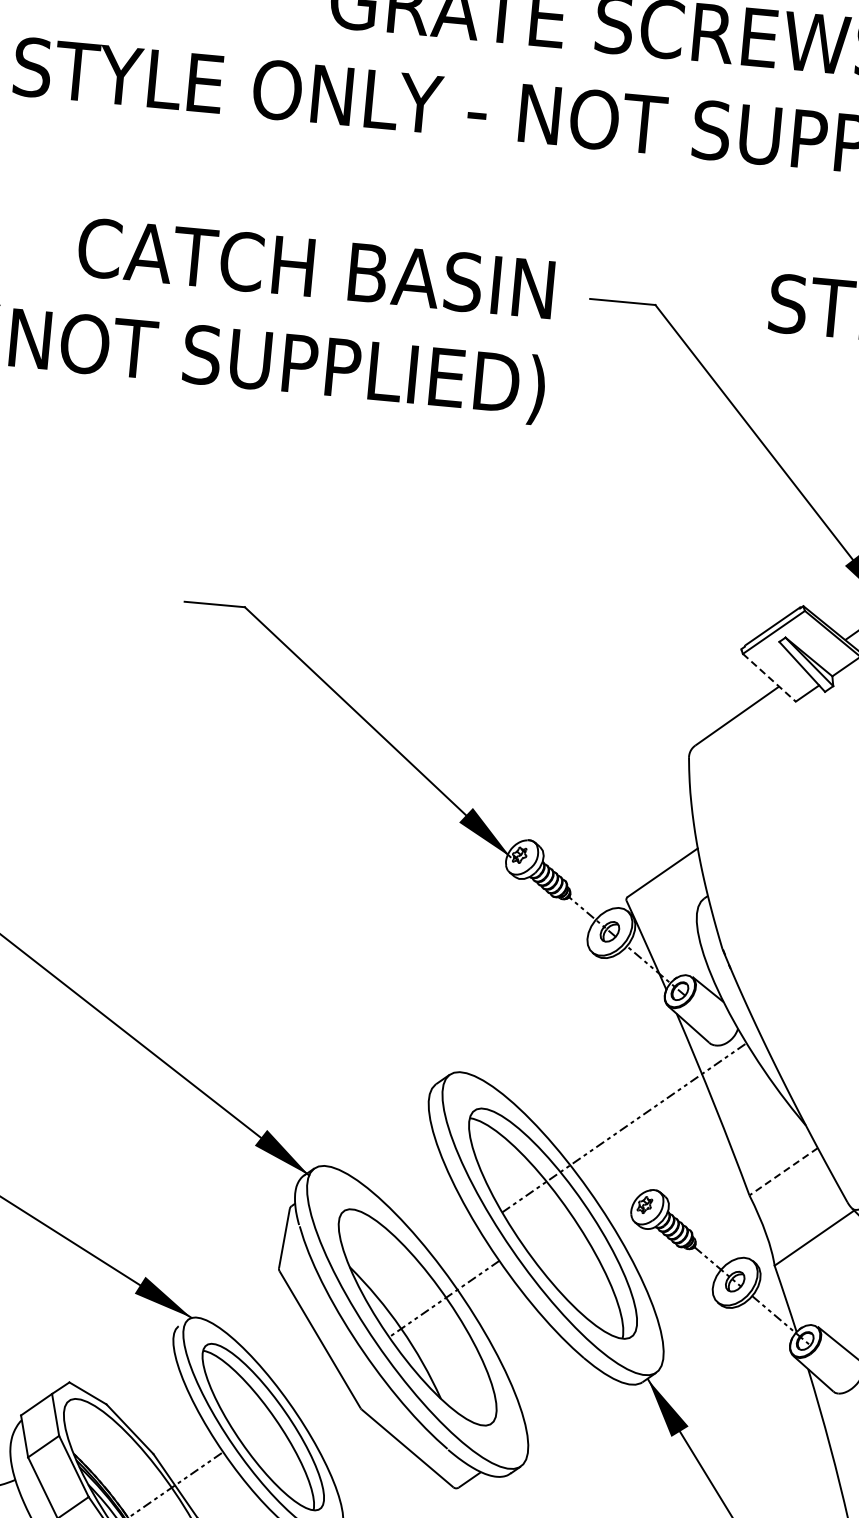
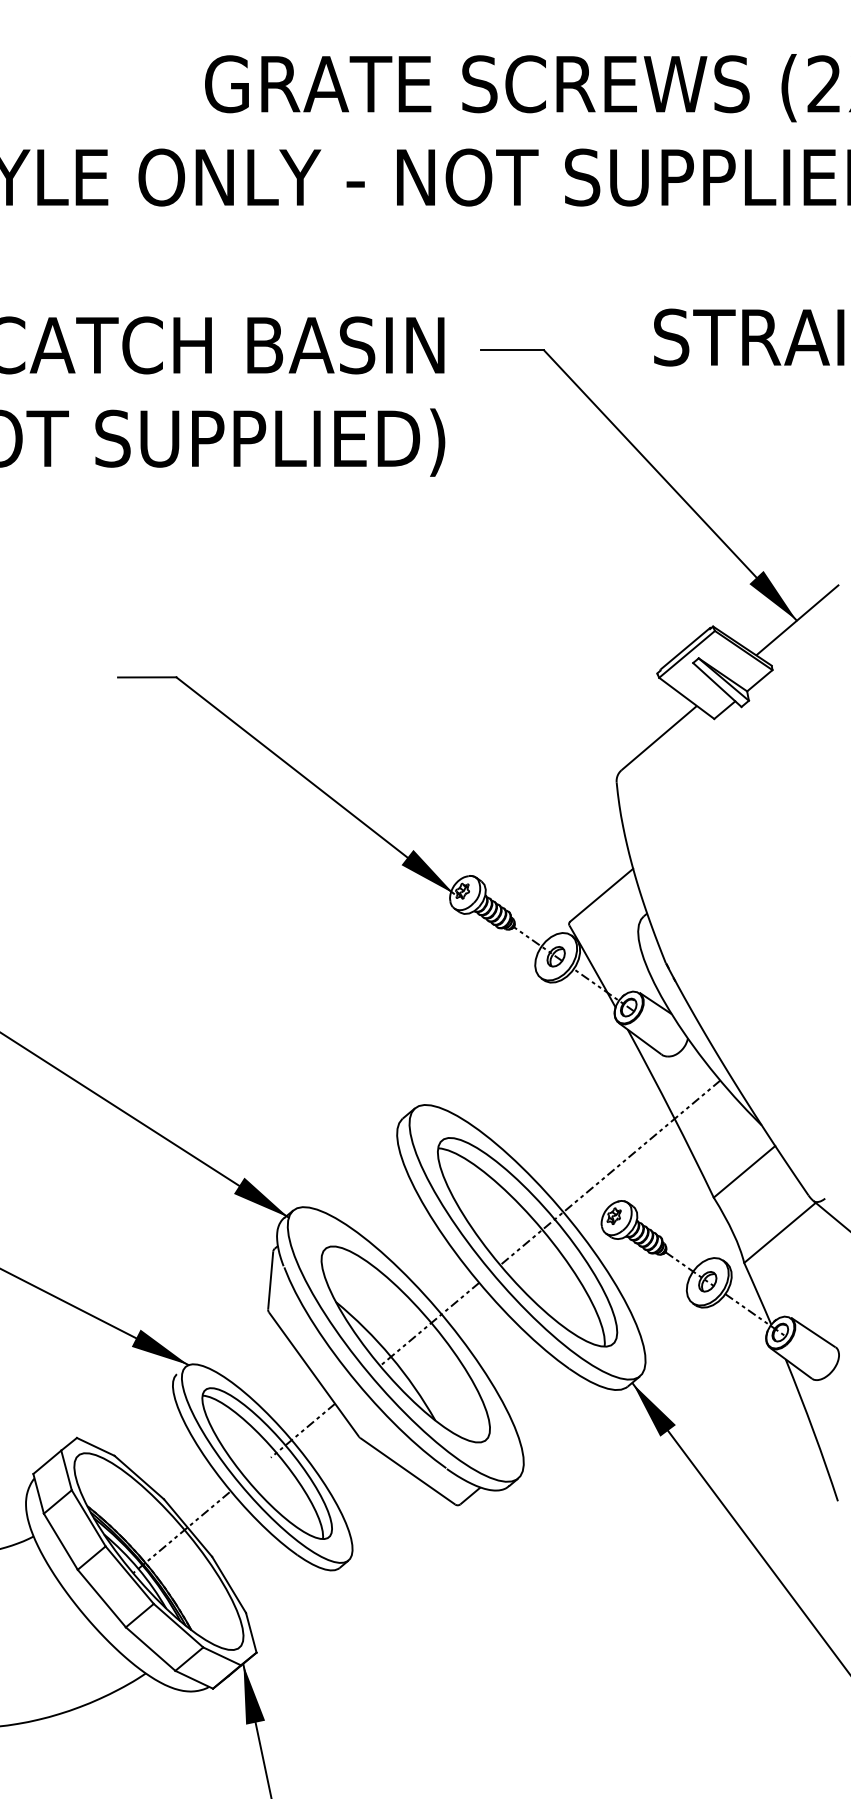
line: (770, 677) -> (687, 698), dashed -> solid
line: (623, 1128) -> (610, 1172), moved
line: (783, 1172) -> (744, 1172), dashed -> solid
line: (302, 1396) -> (302, 1430), added

